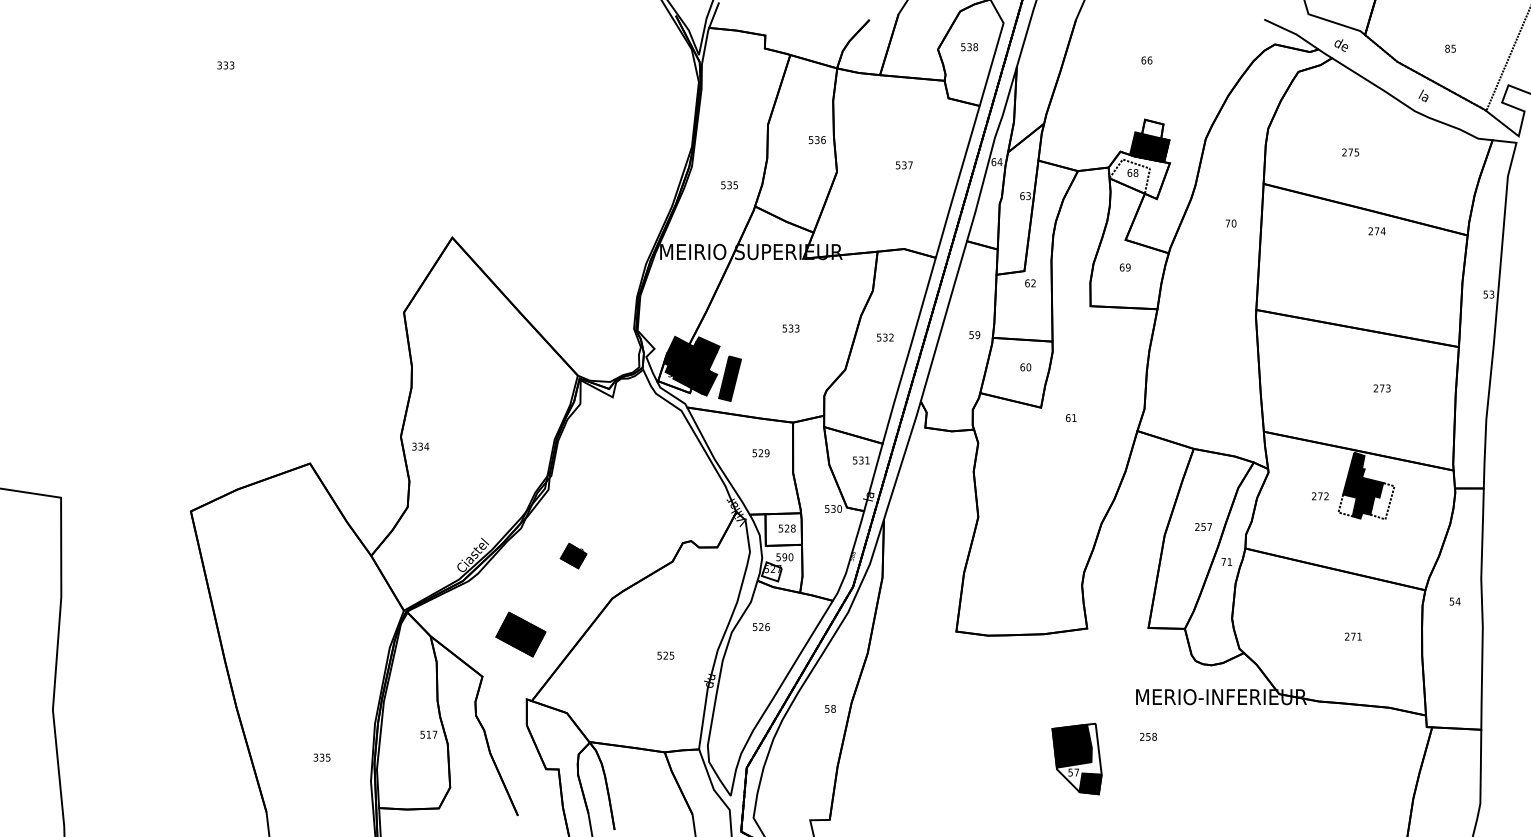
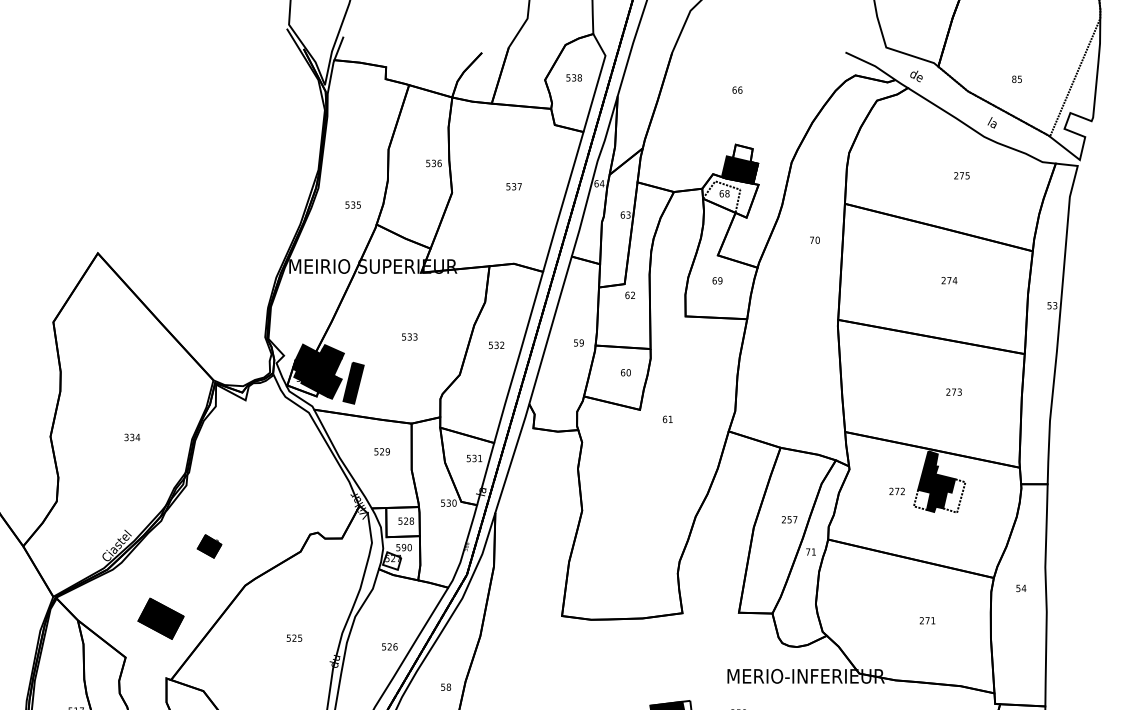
text: (1350, 152) -> (961, 175), moved
text: (1376, 231) -> (948, 280), moved
text: (420, 446) -> (132, 437), moved
text: (760, 627) -> (389, 647), moved

